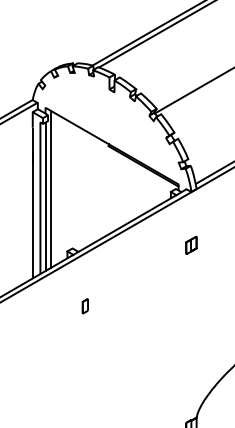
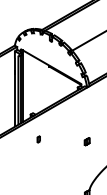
part: (189, 244) -> (86, 141), moved

